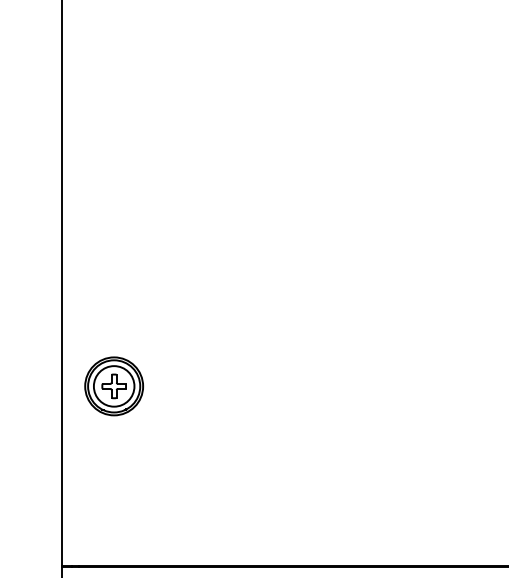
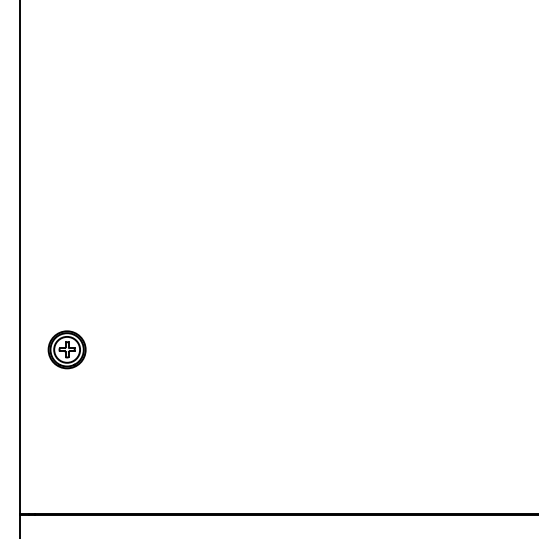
part: (113, 386) -> (66, 349), size x0.7

